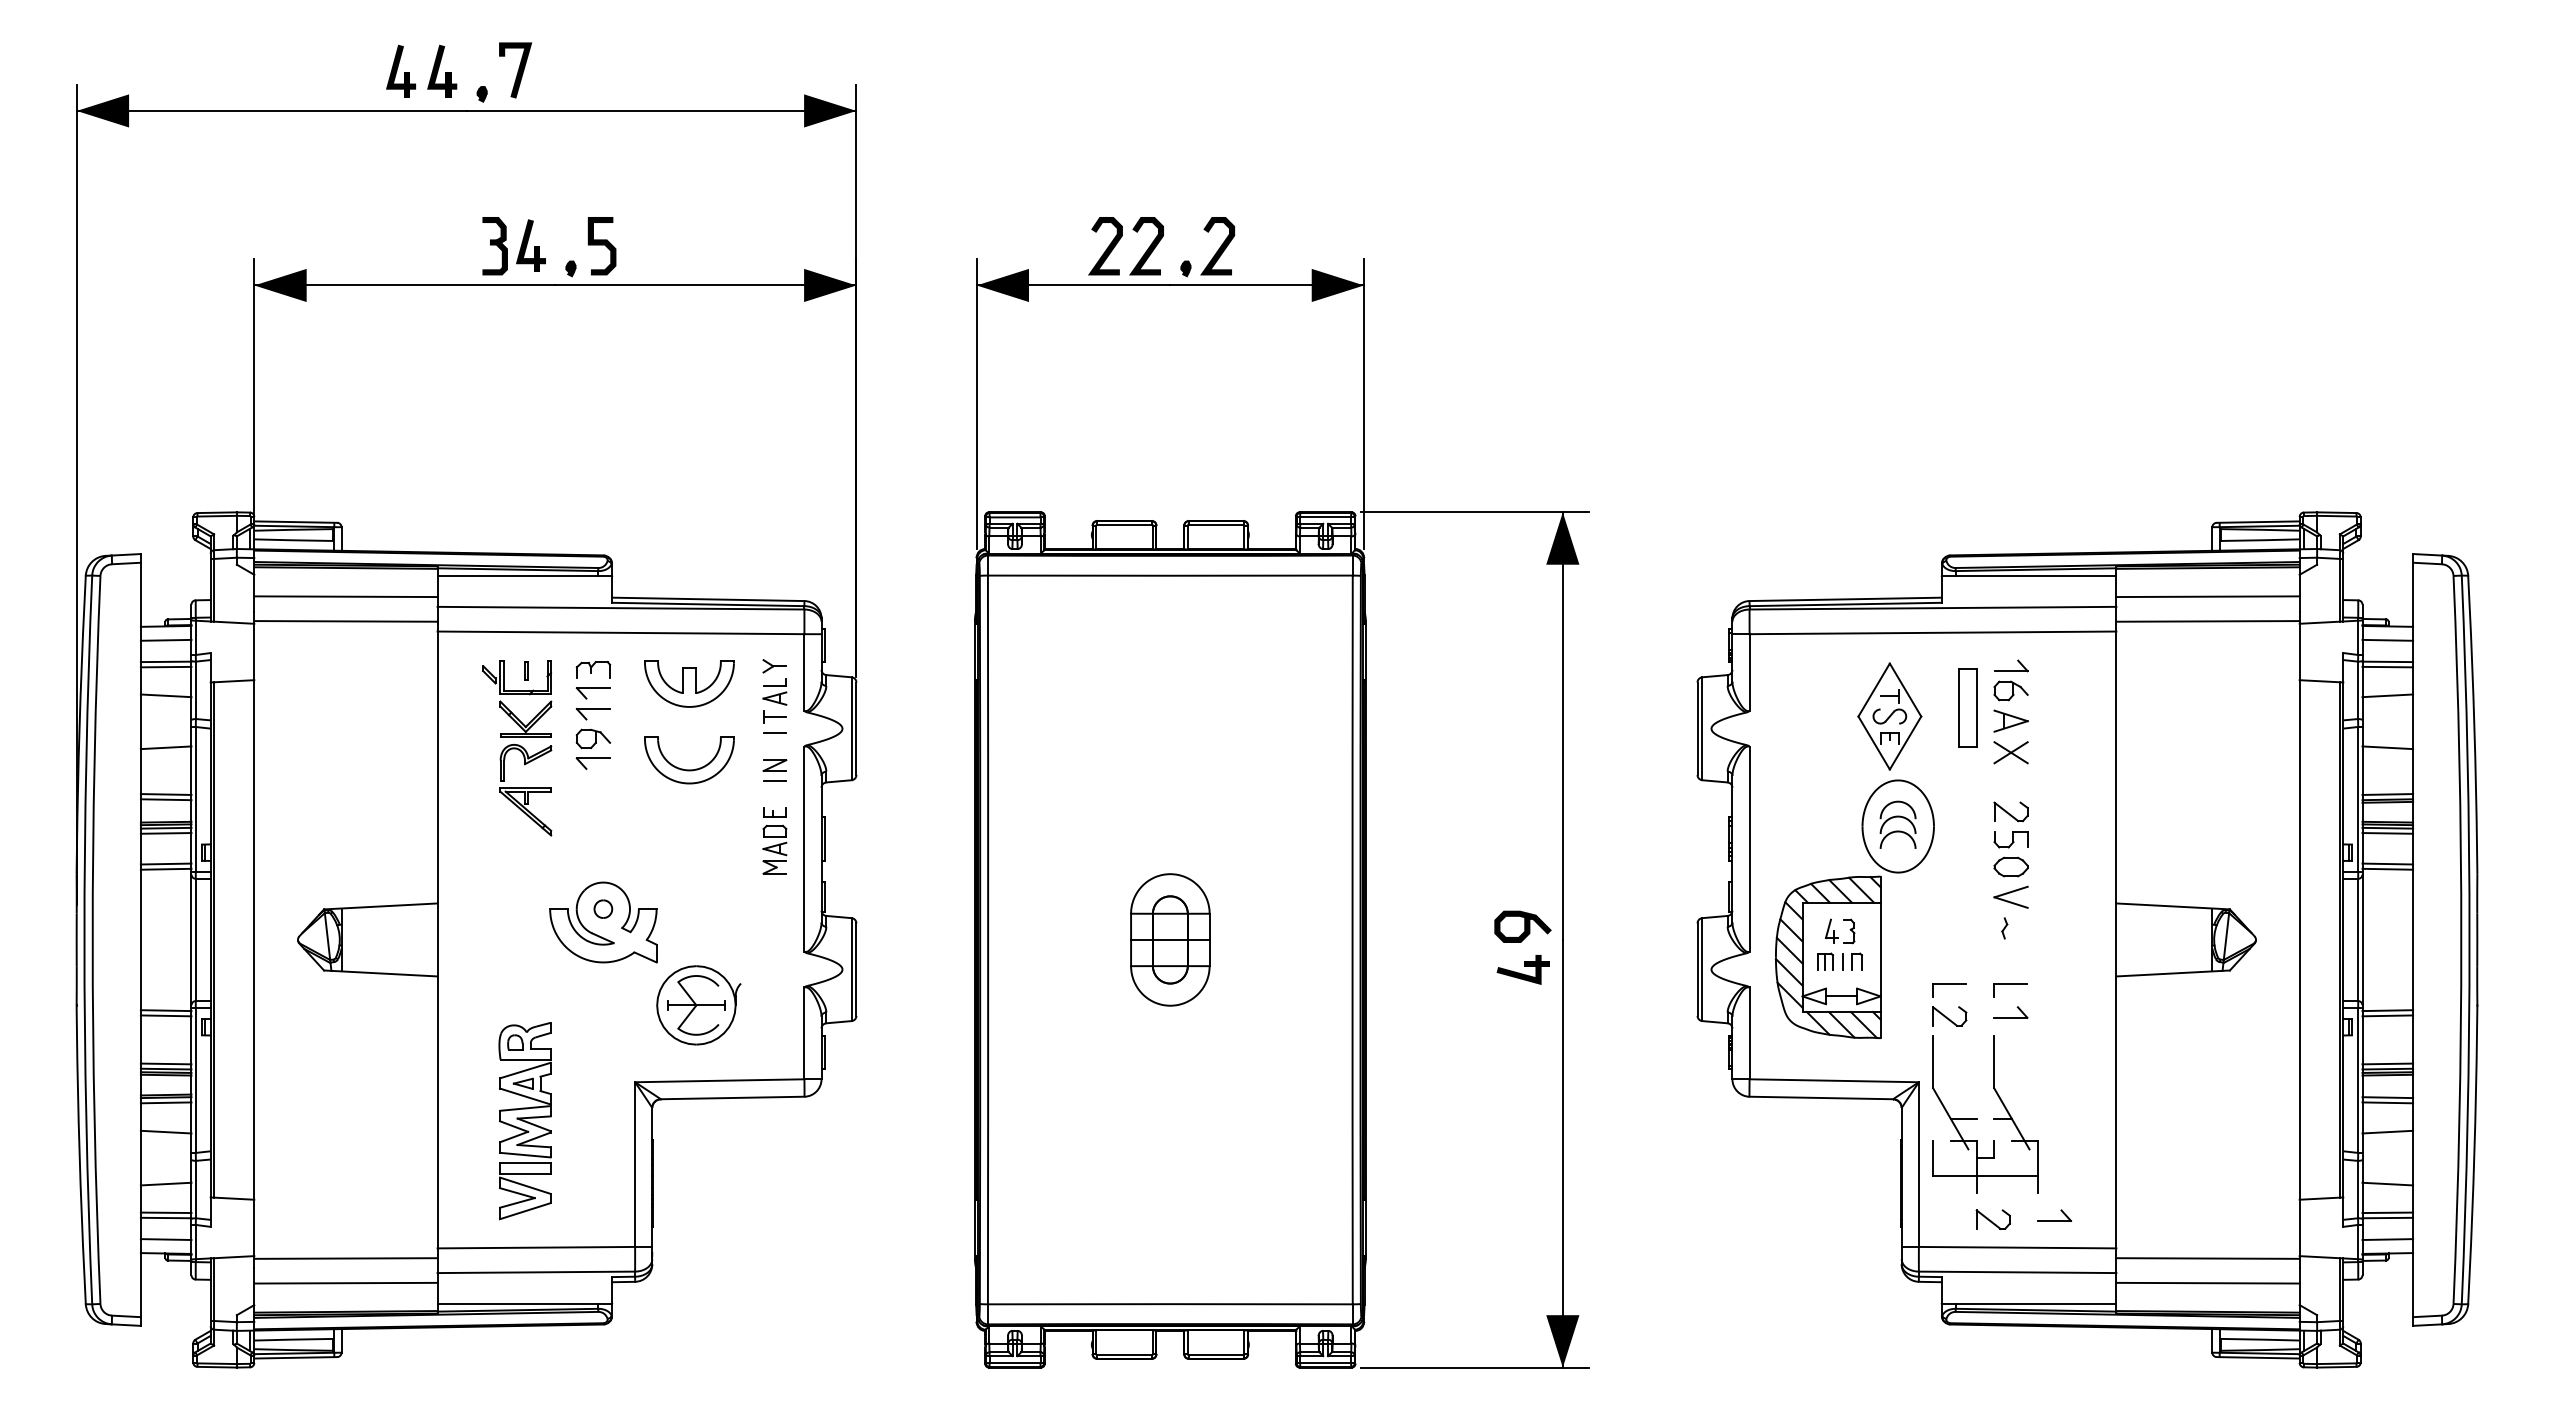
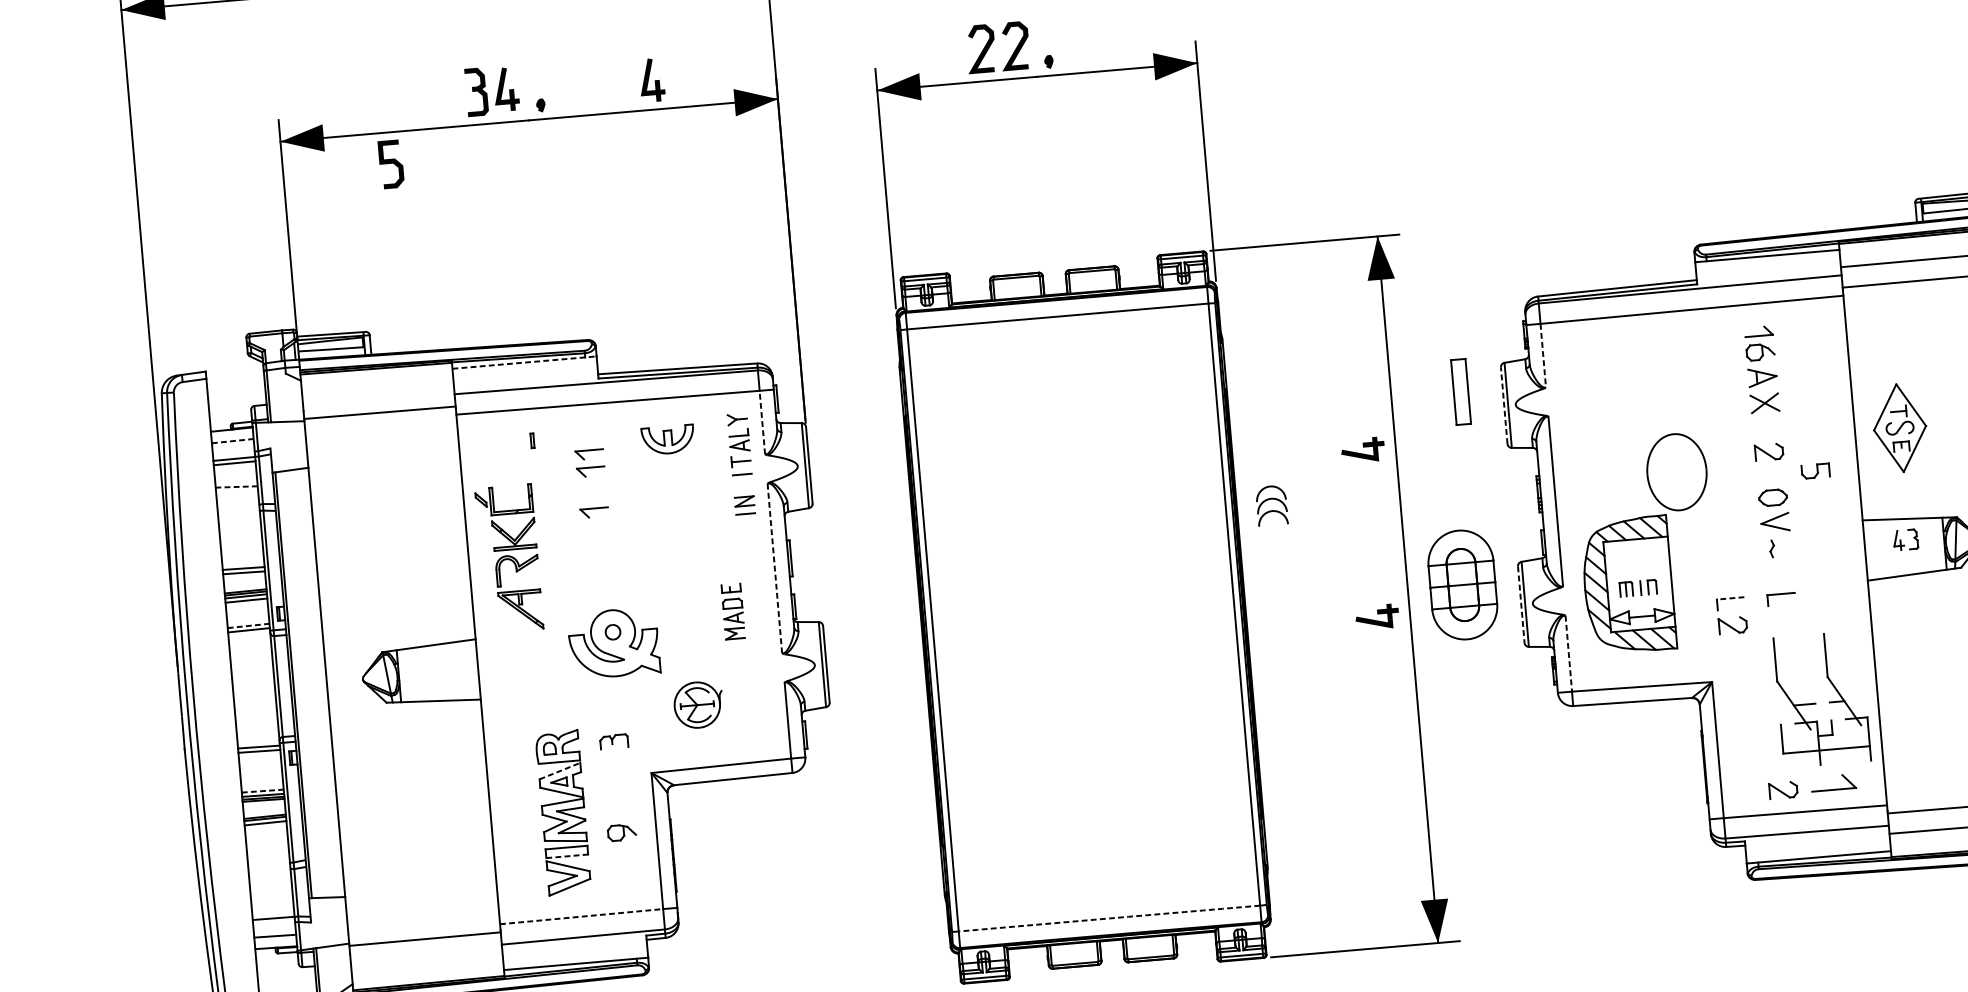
curve: (601, 245) -> (390, 163), moved
curve: (1219, 247) -> (1075, 41), removed
part: (706, 249) -> (651, 79), added
line: (525, 576) -> (525, 362), solid -> dashed
line: (345, 596) -> (377, 392), removed
line: (166, 640) -> (233, 441), solid -> dashed
part: (593, 669) -> (614, 741), moved
line: (804, 672) -> (762, 422), solid -> dashed
line: (1749, 673) -> (1543, 356), solid -> dashed
part: (689, 683) -> (668, 439), size x0.7
line: (165, 695) -> (236, 486), solid -> dashed
part: (1967, 707) -> (1460, 391), moved
part: (1889, 716) -> (1899, 428), moved
line: (1697, 728) -> (1504, 405), solid -> dashed
part: (593, 738) -> (621, 832), moved
line: (165, 747) -> (239, 529), removed
part: (517, 748) -> (509, 559), moved
part: (1522, 767) -> (1362, 450), added
part: (689, 769) -> (674, 510), removed
part: (1897, 824) -> (1271, 505), moved
part: (2010, 839) -> (1815, 471), moved
part: (774, 840) -> (732, 611), moved
line: (804, 849) -> (774, 568), solid -> dashed
line: (166, 864) -> (248, 626), solid -> dashed
curve: (1524, 926) -> (1375, 581), removed
part: (1840, 931) -> (1906, 540), moved
part: (1170, 939) -> (1462, 584), moved
line: (1697, 970) -> (1521, 605), solid -> dashed
line: (1949, 983) -> (1730, 598), solid -> dashed
part: (698, 1005) -> (698, 705), size x0.7
part: (2010, 1012) -> (1782, 617), removed
line: (1749, 1033) -> (1568, 653), solid -> dashed
line: (166, 1063) -> (263, 790), solid -> dashed
line: (525, 1070) -> (560, 771), solid -> dashed
part: (1977, 1118) -> (1815, 703), moved
line: (165, 1131) -> (267, 846), removed
line: (525, 1173) -> (567, 856), solid -> dashed
line: (165, 1183) -> (270, 889), removed
line: (165, 1212) -> (272, 913), removed
part: (2054, 1215) -> (1833, 782), size x1.6
line: (536, 1247) -> (581, 916), solid -> dashed
line: (345, 1282) -> (426, 958), removed
arc: (1170, 1304) -> (1109, 918), solid -> dashed

